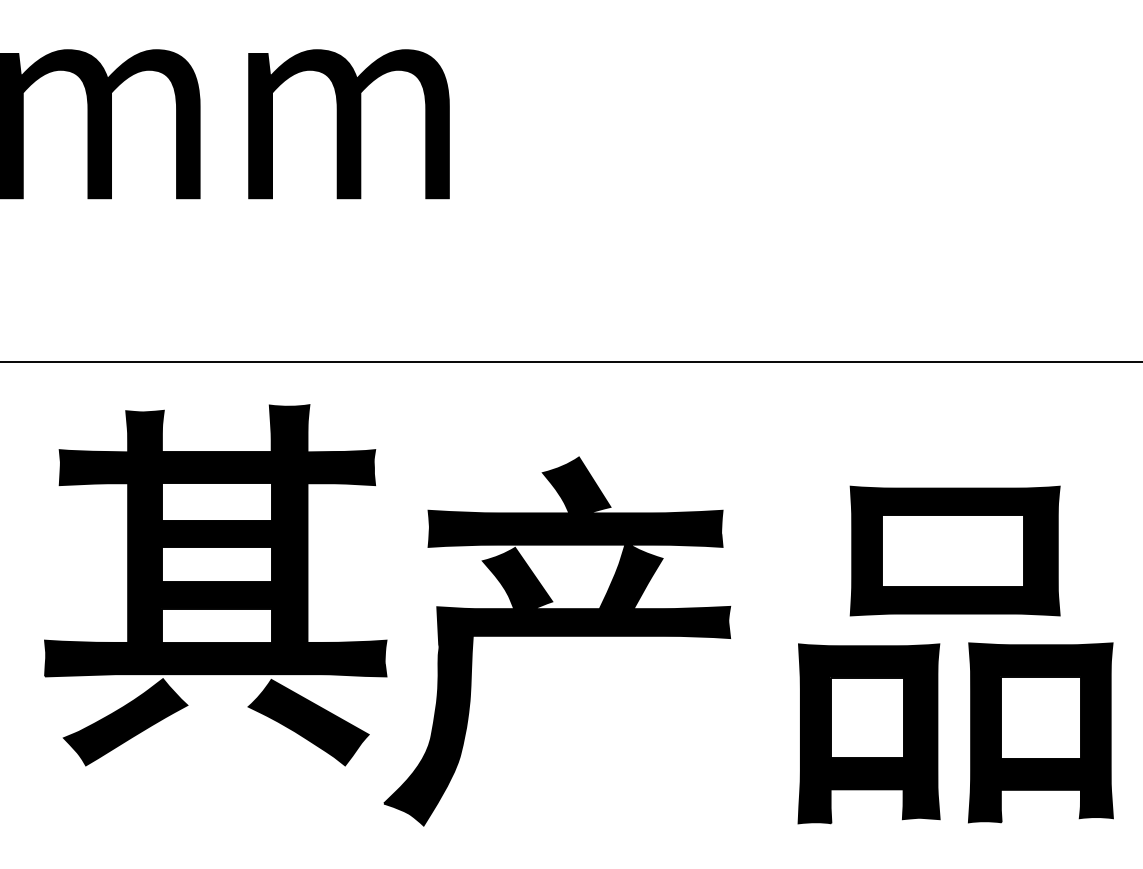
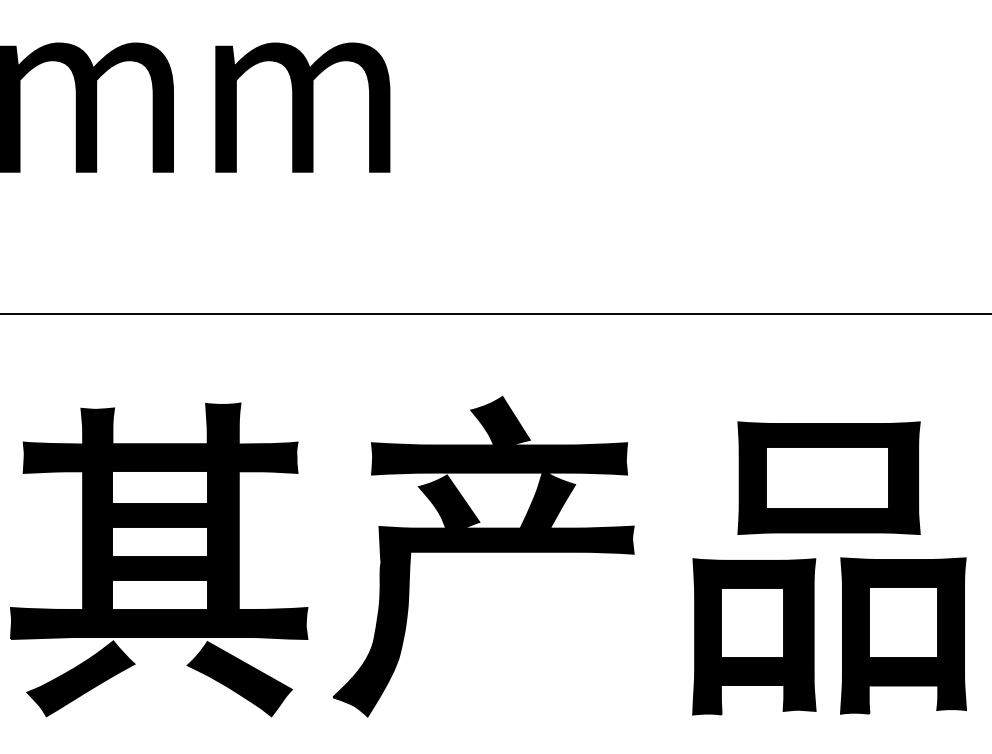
part: (216, 584) -> (159, 559), moved

